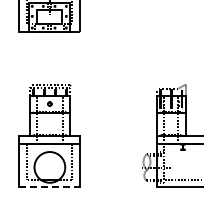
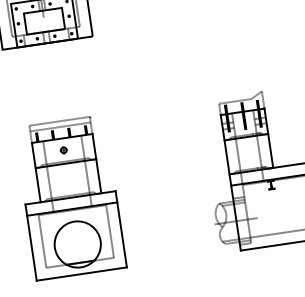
line: (50, 187) -> (83, 274), dashed -> solid

